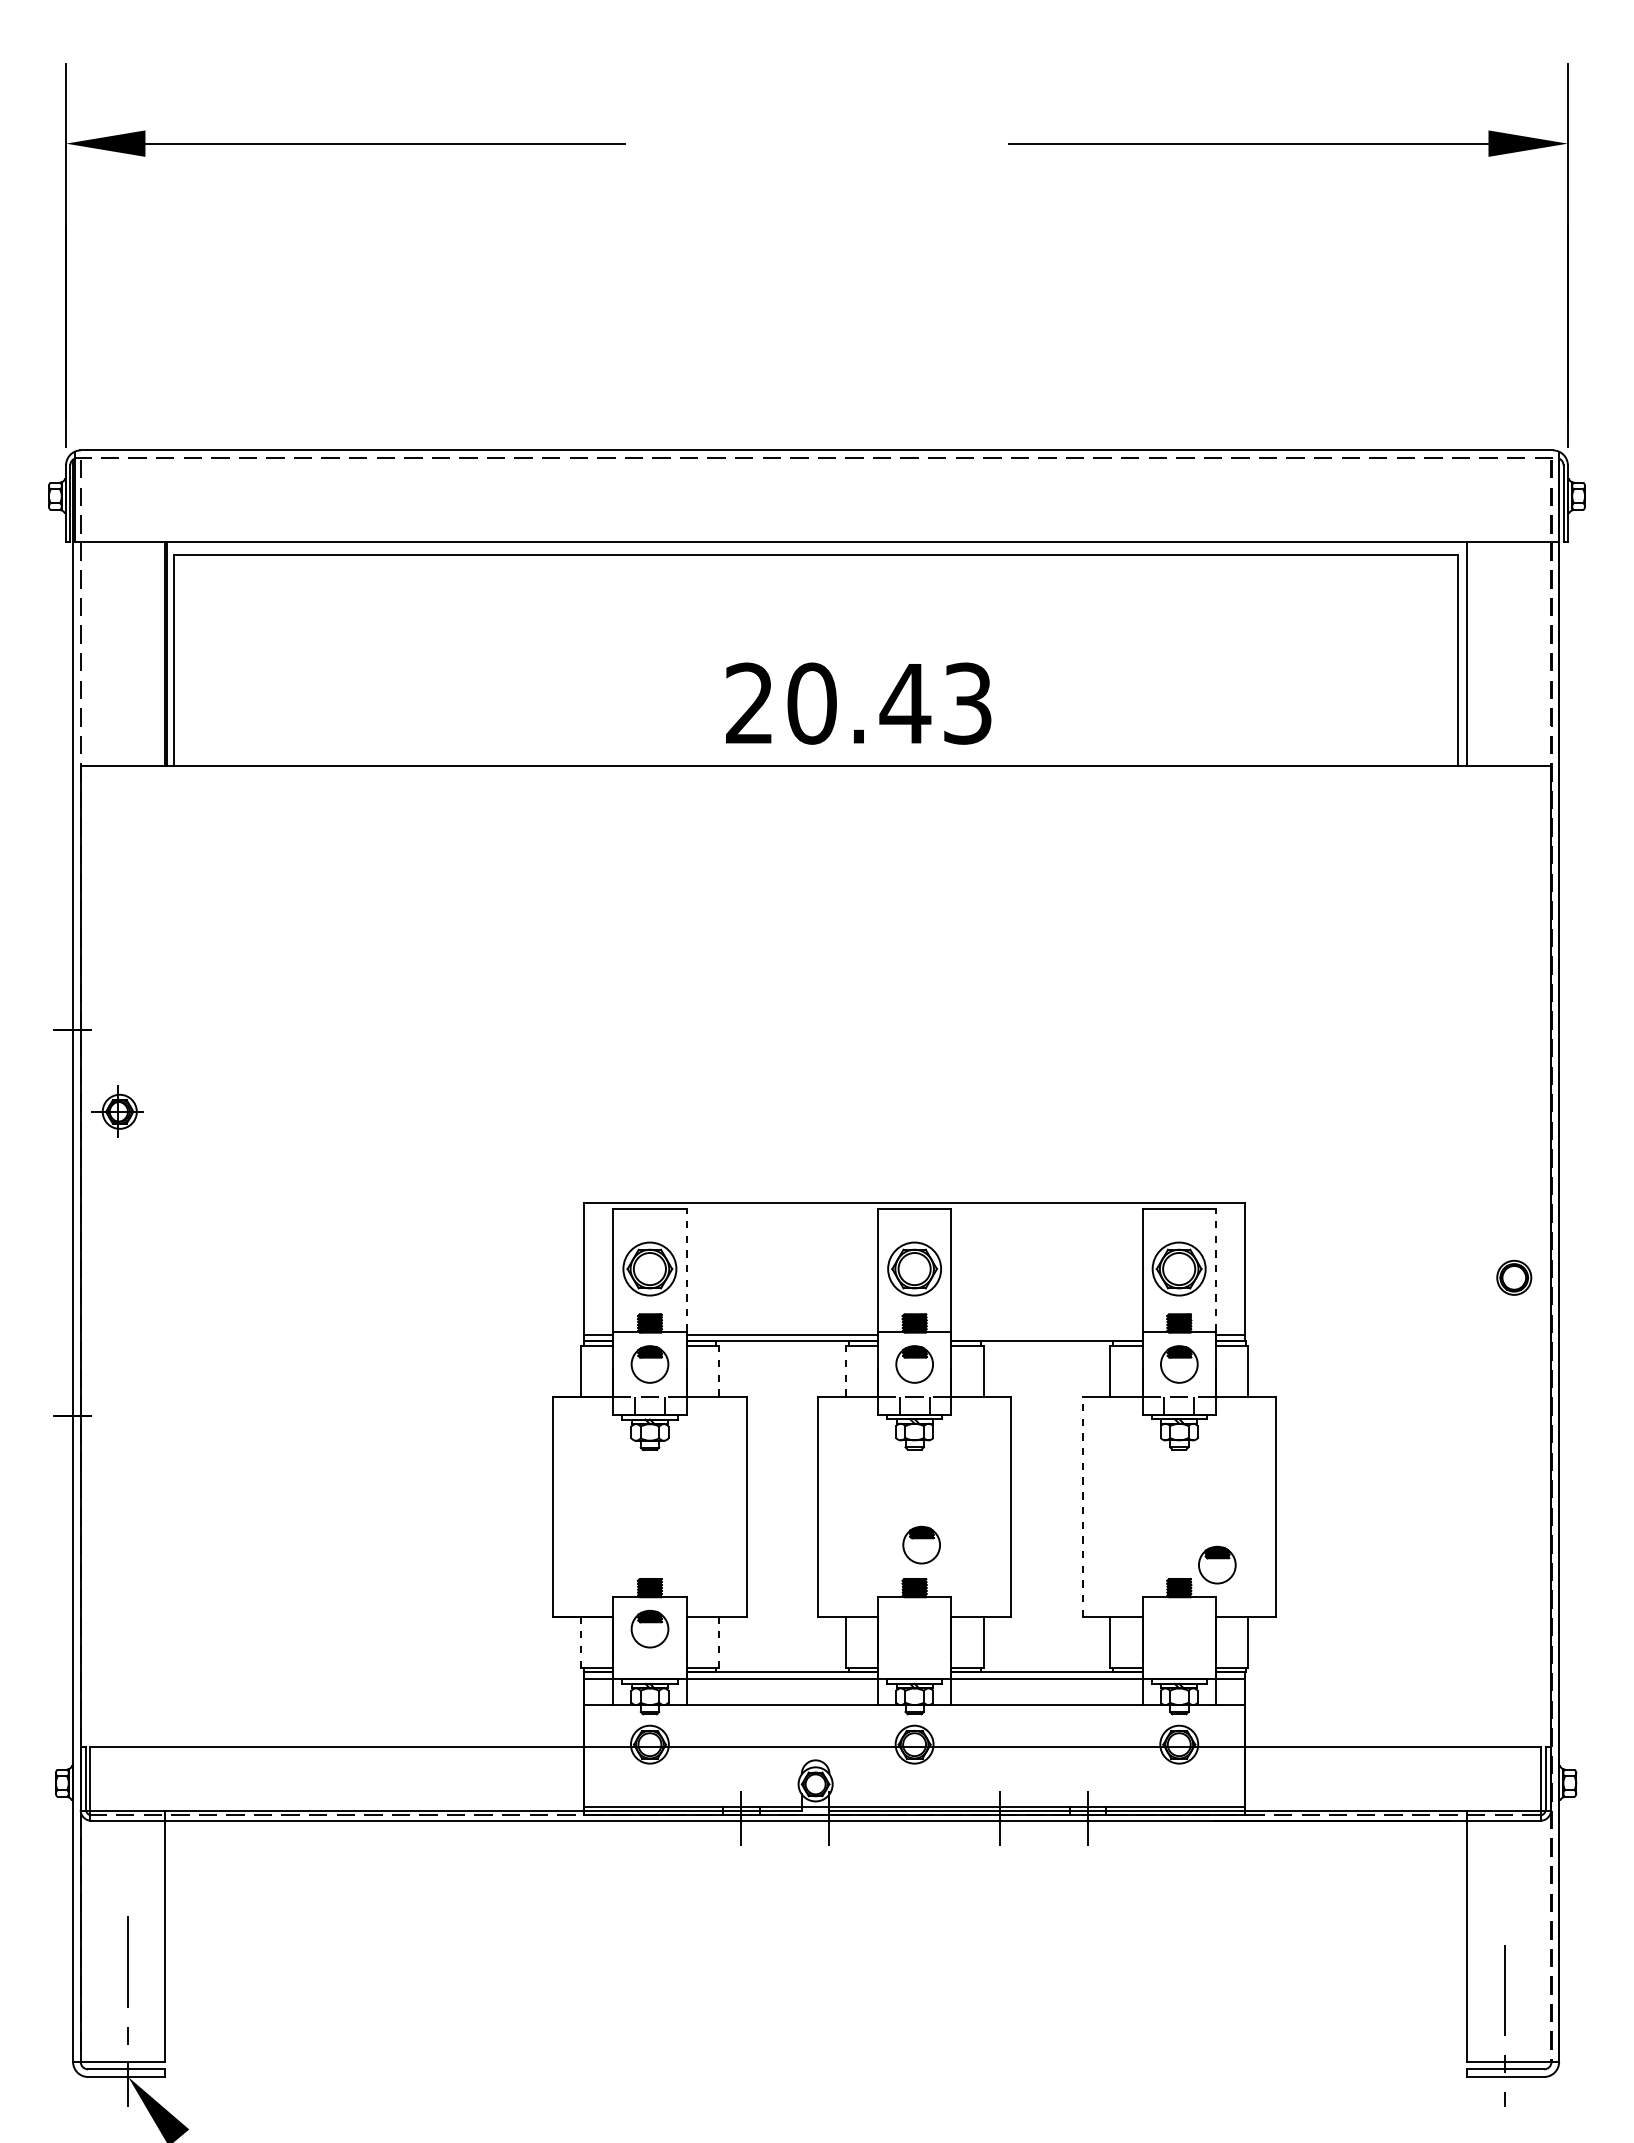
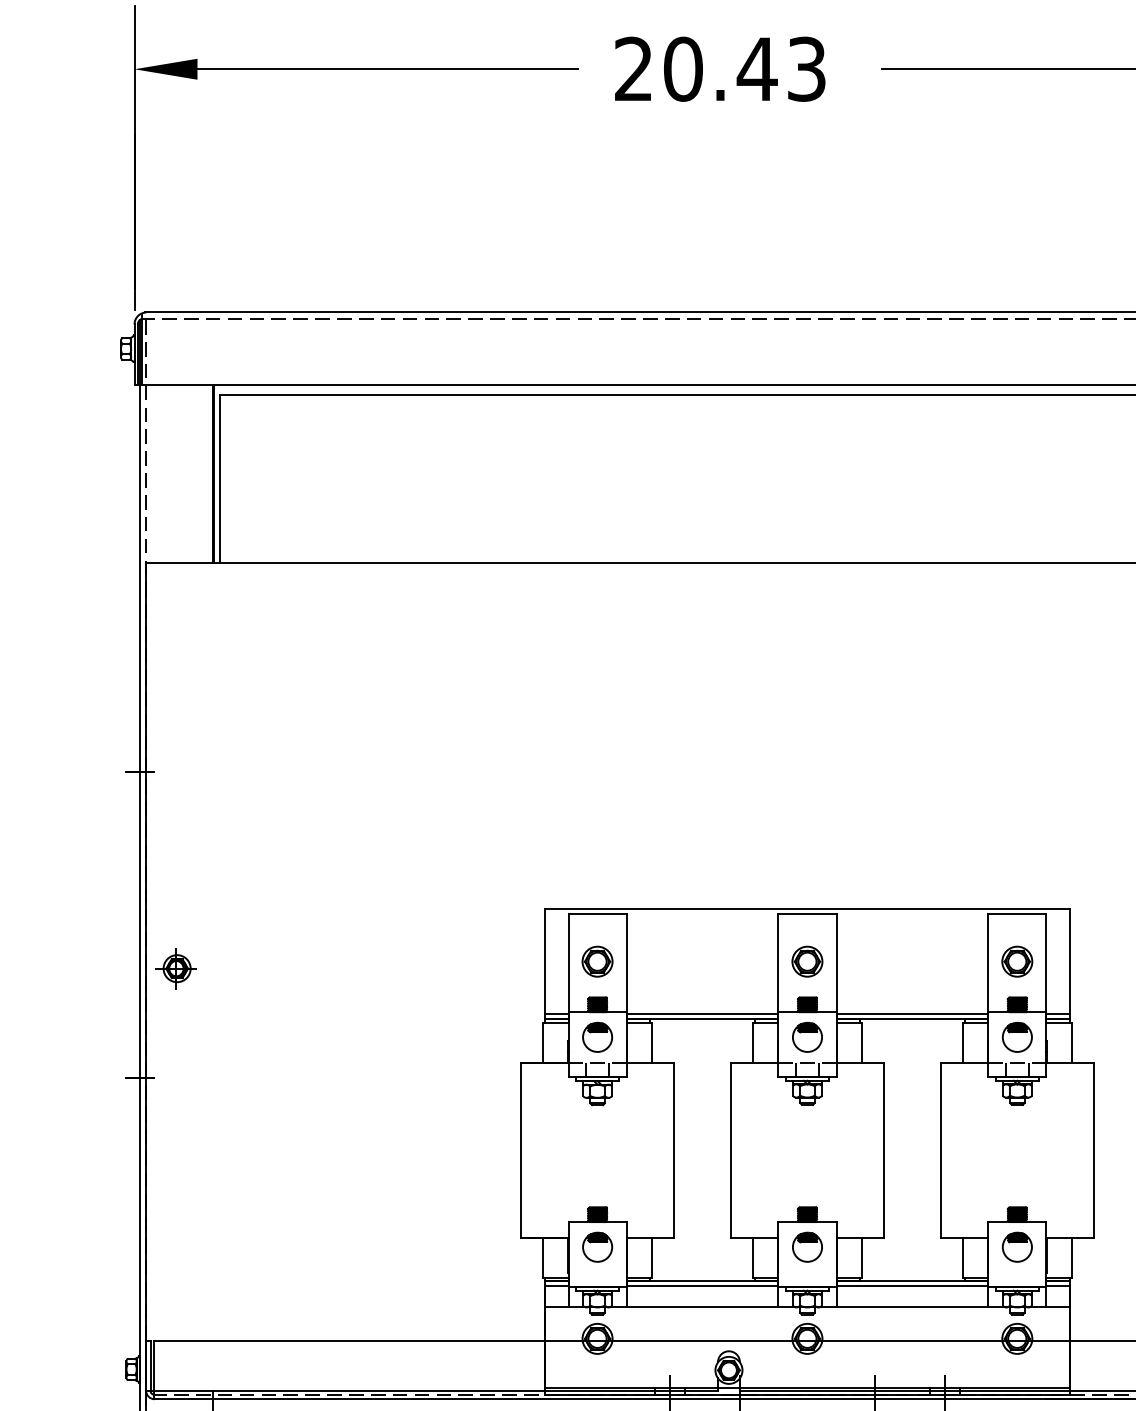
text: (858, 703) -> (720, 69), moved
part: (117, 1111) -> (175, 968), moved
part: (649, 1268) -> (597, 961), size x0.71
part: (914, 1268) -> (807, 961), size x0.71
part: (1179, 1268) -> (1017, 961), size x0.71
line: (686, 1277) -> (626, 968), dashed -> solid
line: (1216, 1277) -> (1046, 968), dashed -> solid
line: (1046, 1335) -> (912, 1014), added
line: (719, 1370) -> (652, 1042), dashed -> solid
line: (845, 1370) -> (752, 1042), dashed -> solid
line: (1082, 1506) -> (940, 1150), dashed -> solid
part: (921, 1544) -> (807, 1246), moved
part: (1217, 1564) -> (1017, 1246), moved
line: (580, 1642) -> (542, 1257), dashed -> solid
line: (719, 1642) -> (652, 1257), dashed -> solid

